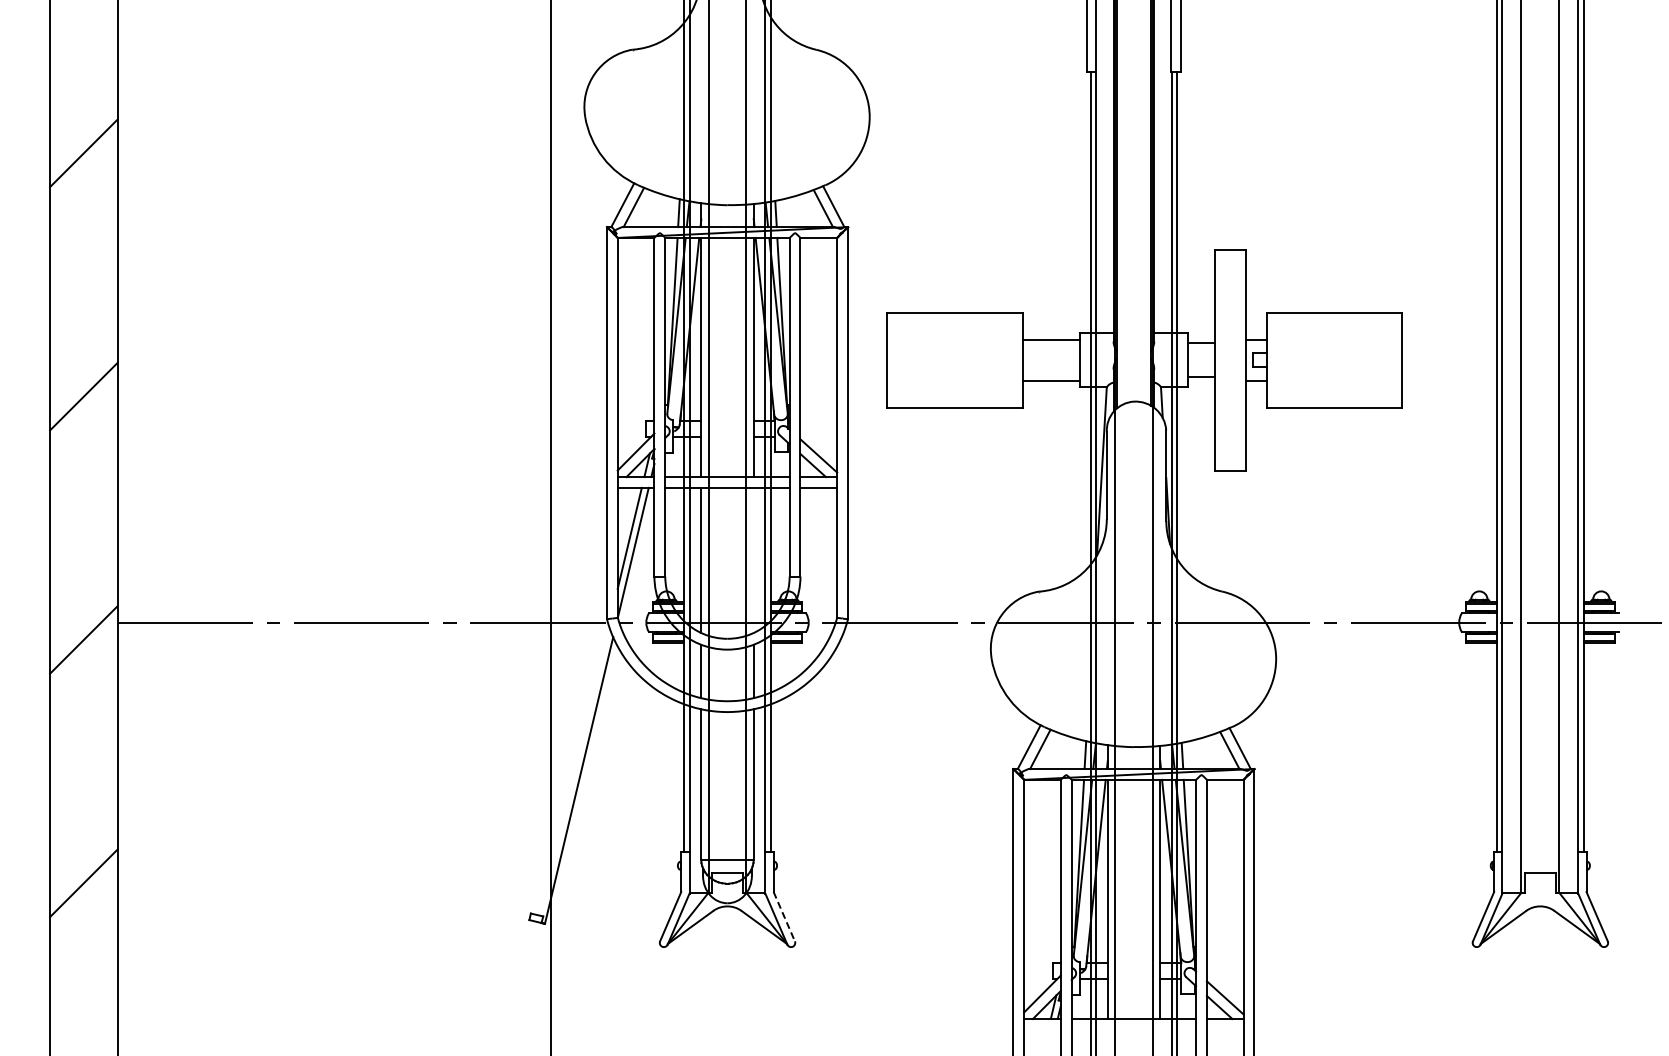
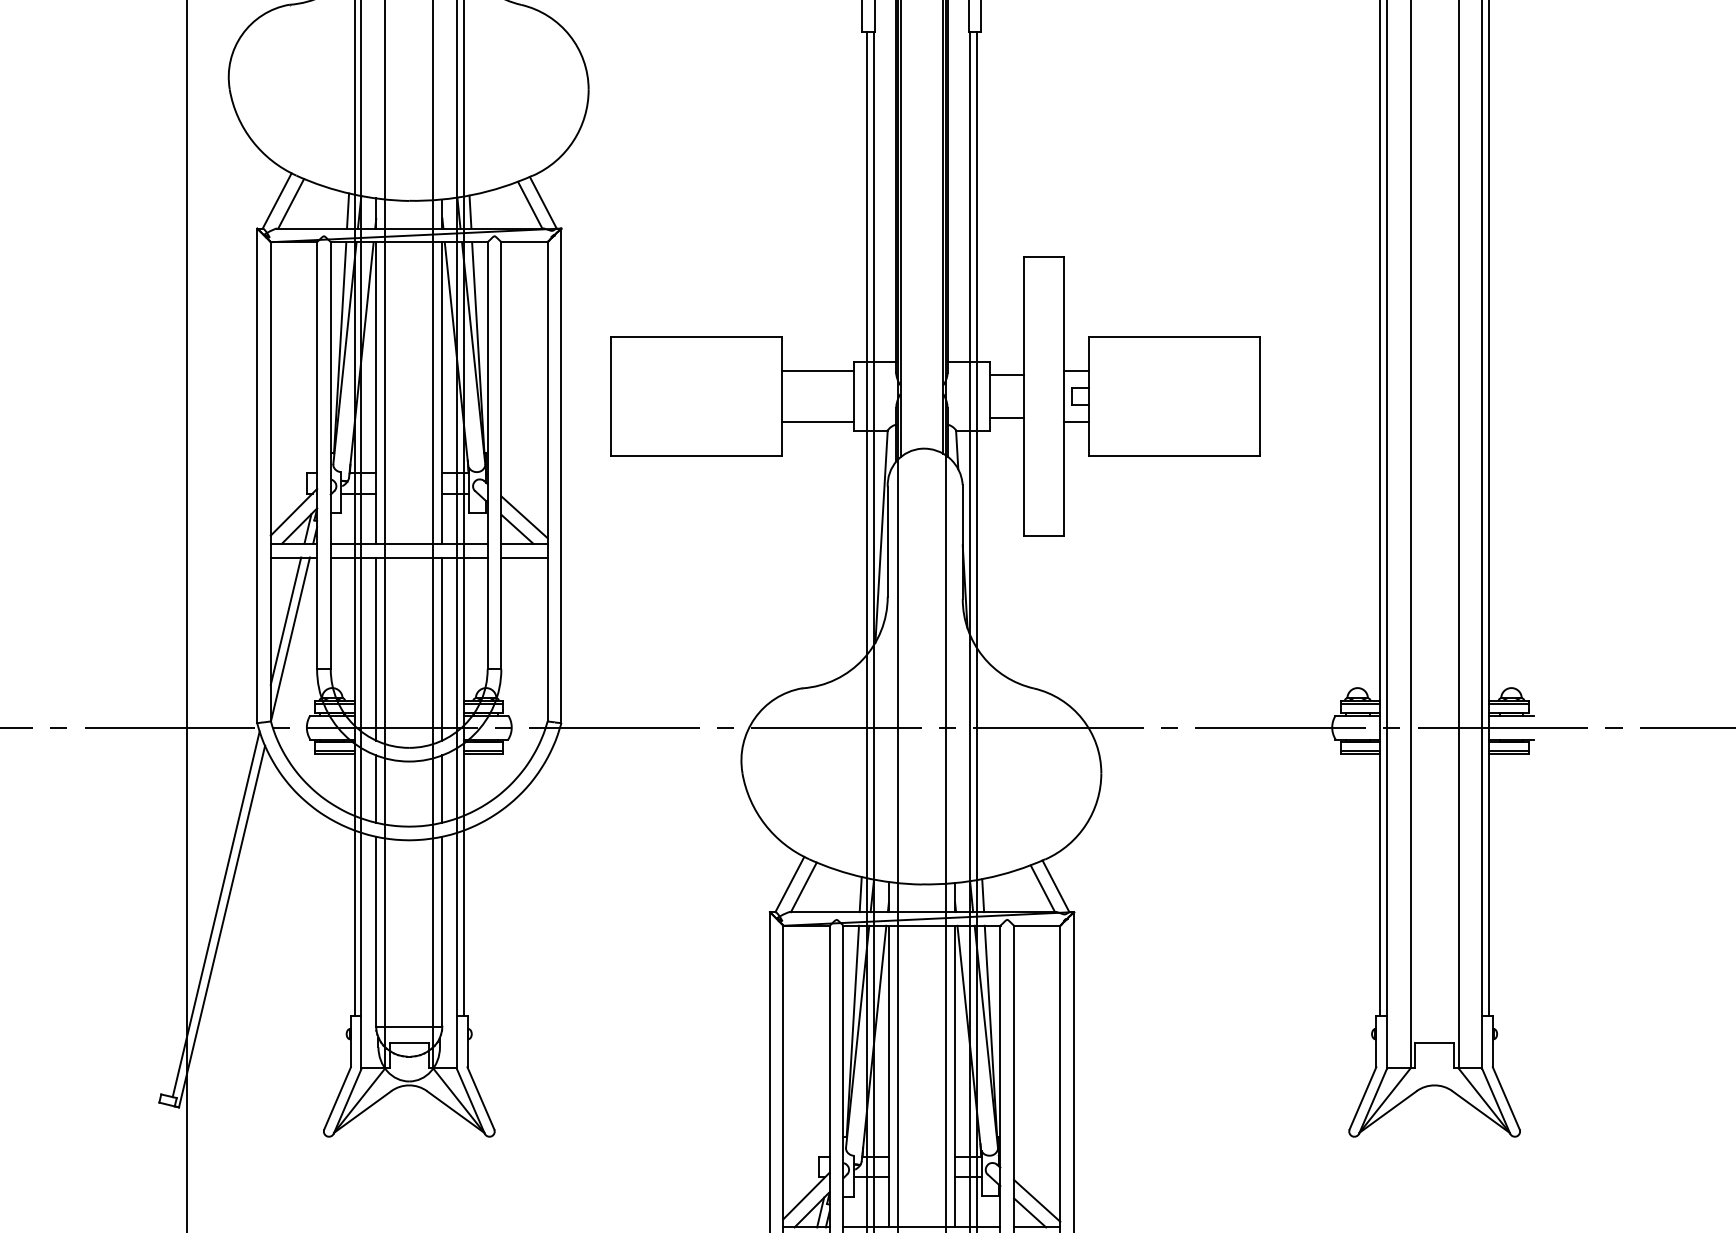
line: (753, 559) -> (442, 647), added
line: (573, 770) -> (215, 913), added
line: (784, 916) -> (481, 1098), dashed -> solid

